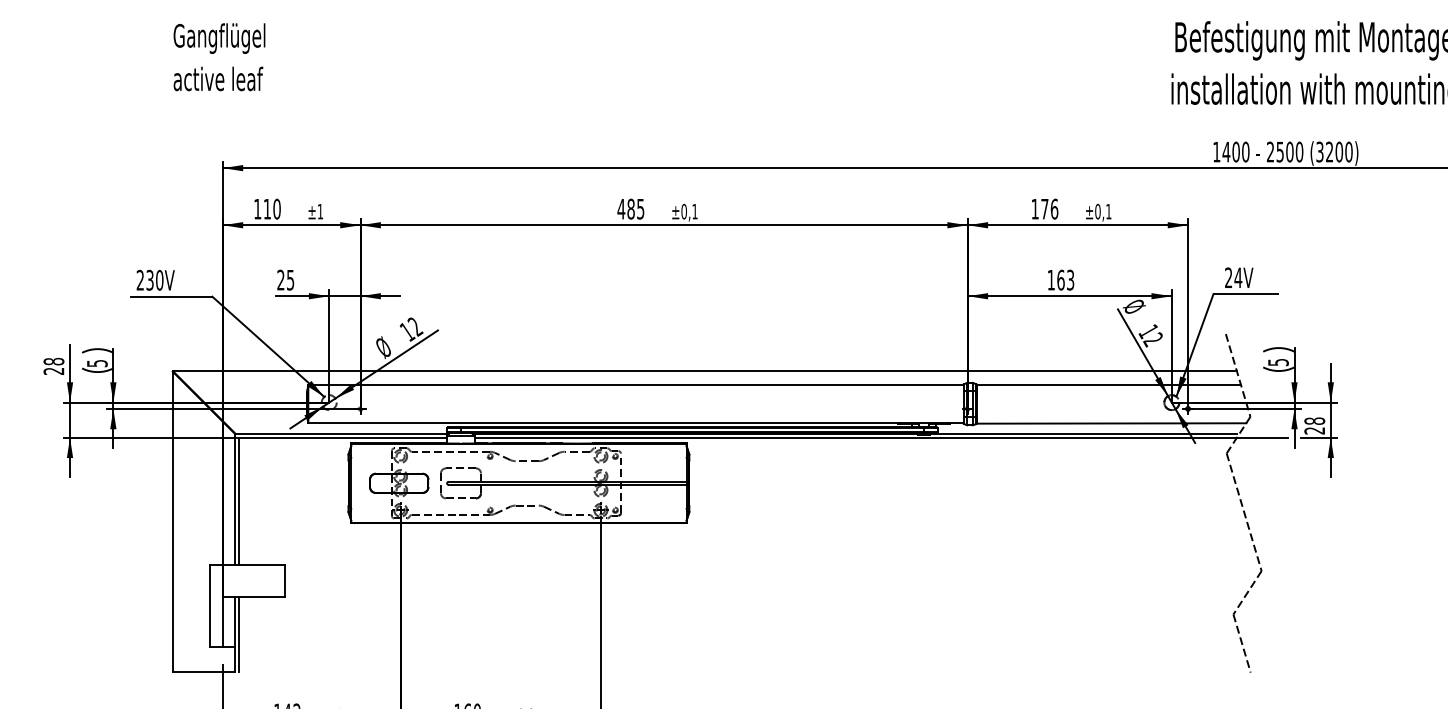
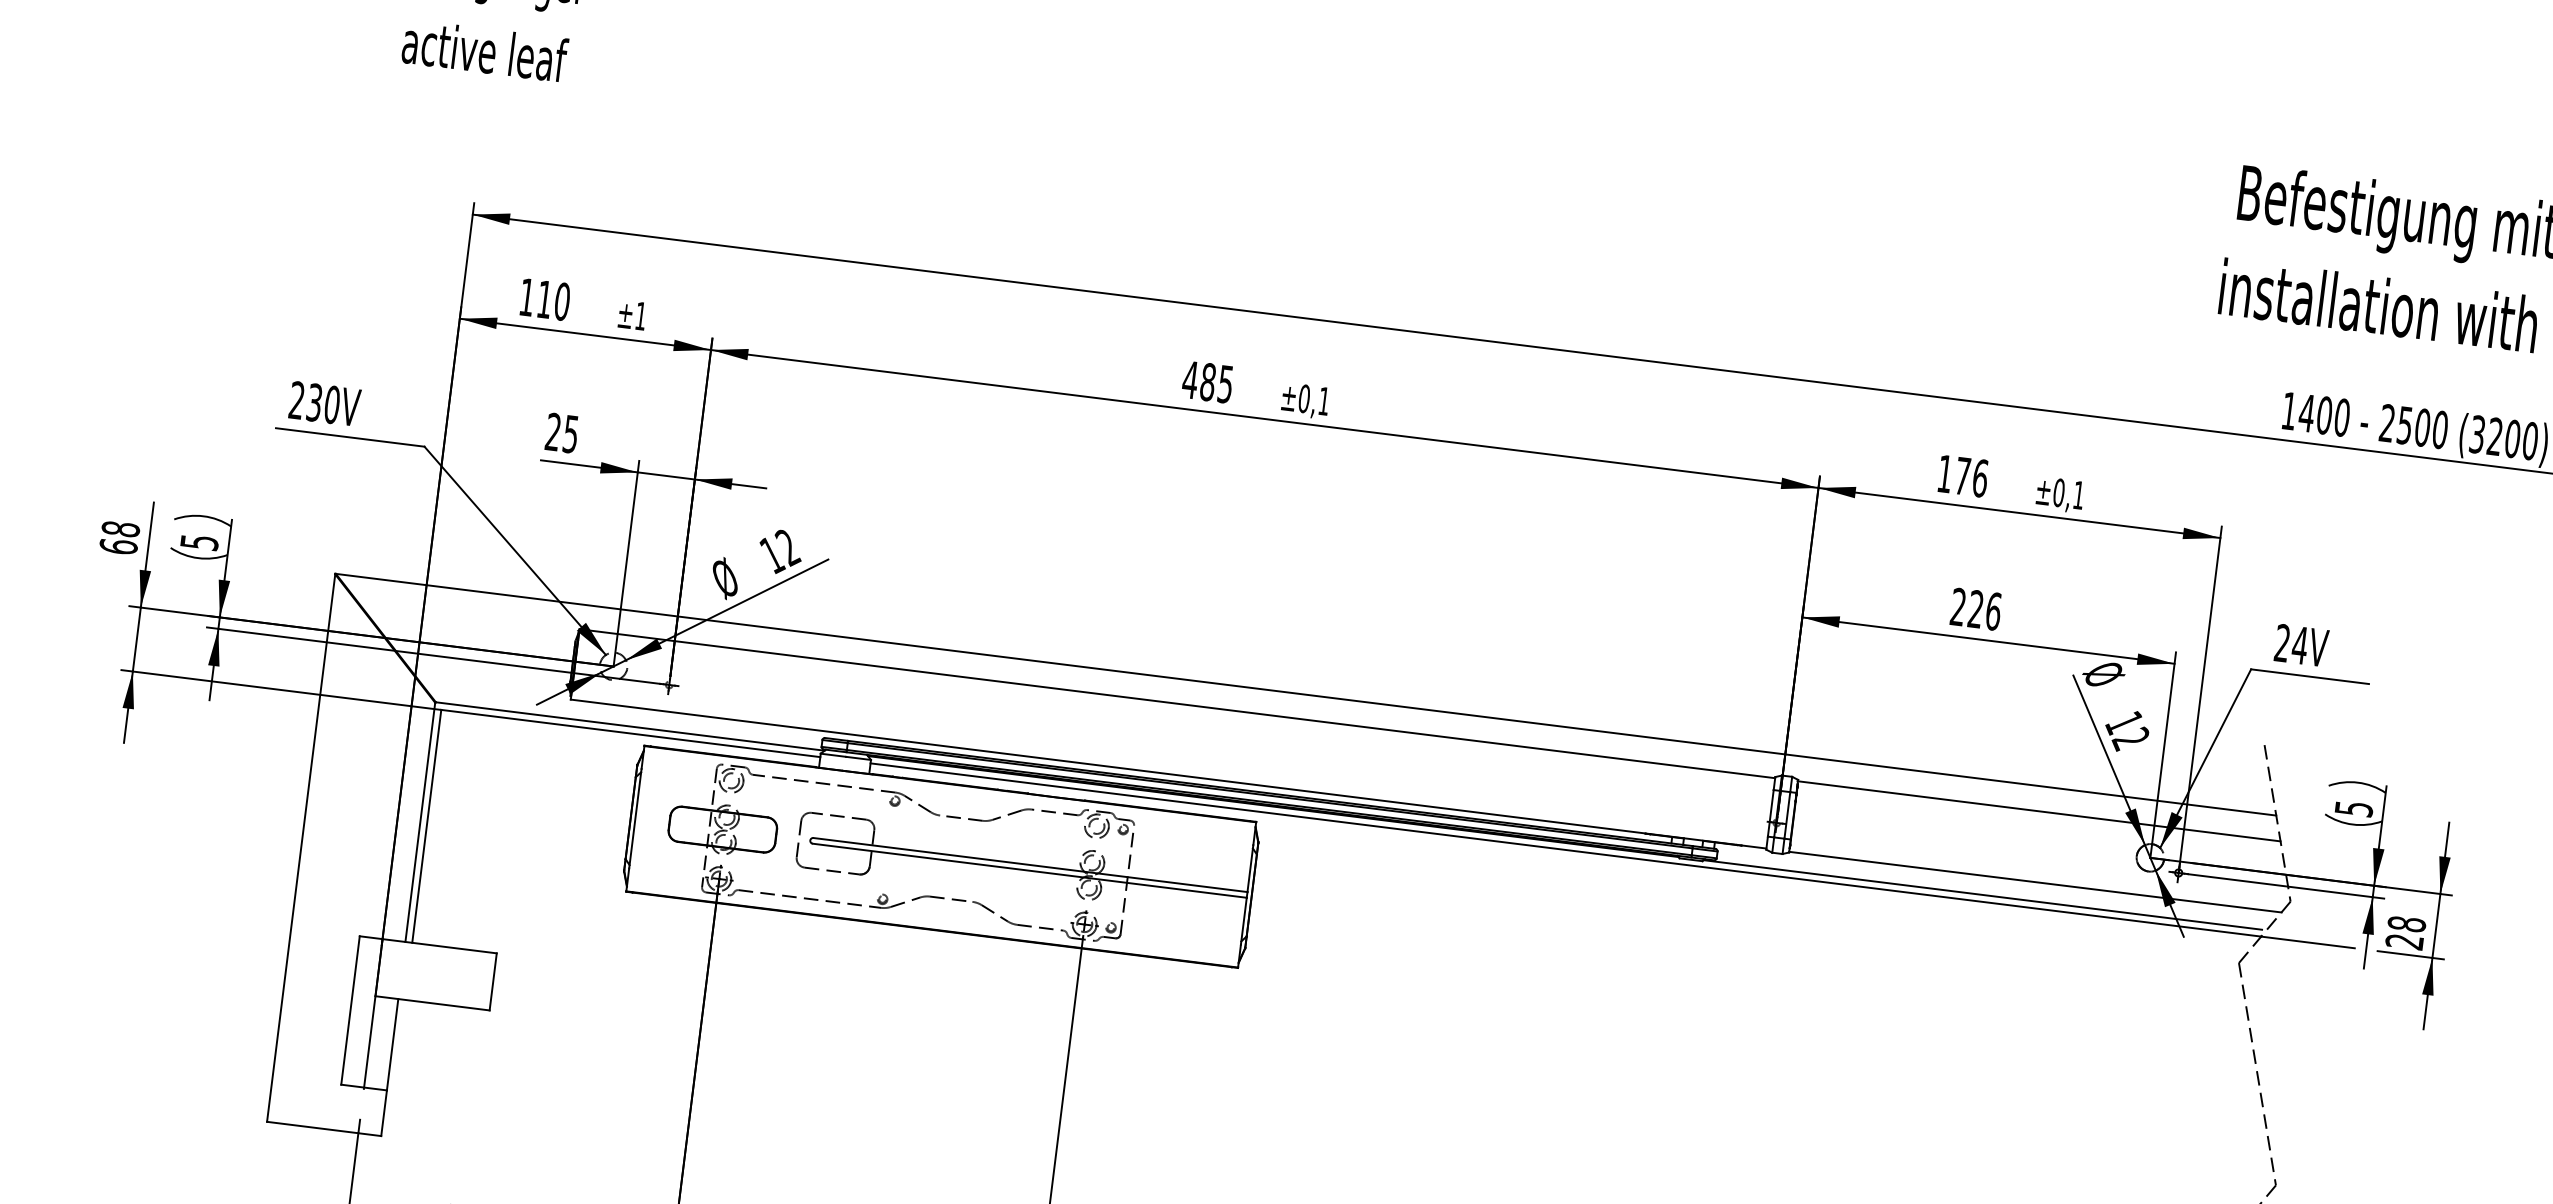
text: (1060, 279) -> (1975, 607), 163 -> 226
text: (53, 370) -> (117, 545), 28 -> 68
line: (239, 633) -> (397, 1067), removed

